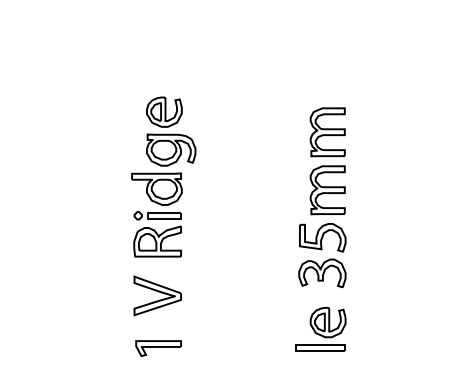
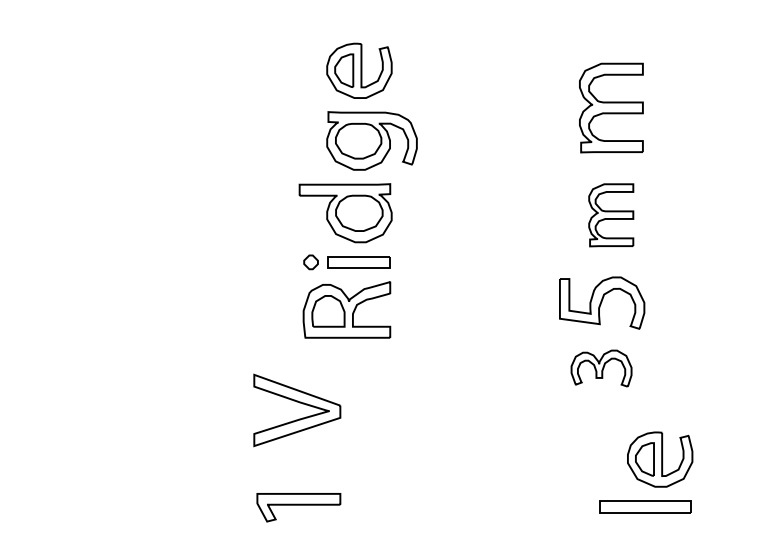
part: (163, 176) -> (357, 189), moved
part: (327, 190) -> (610, 215), size x0.7
part: (322, 272) -> (601, 367), size x0.7
part: (320, 329) -> (646, 472), moved

